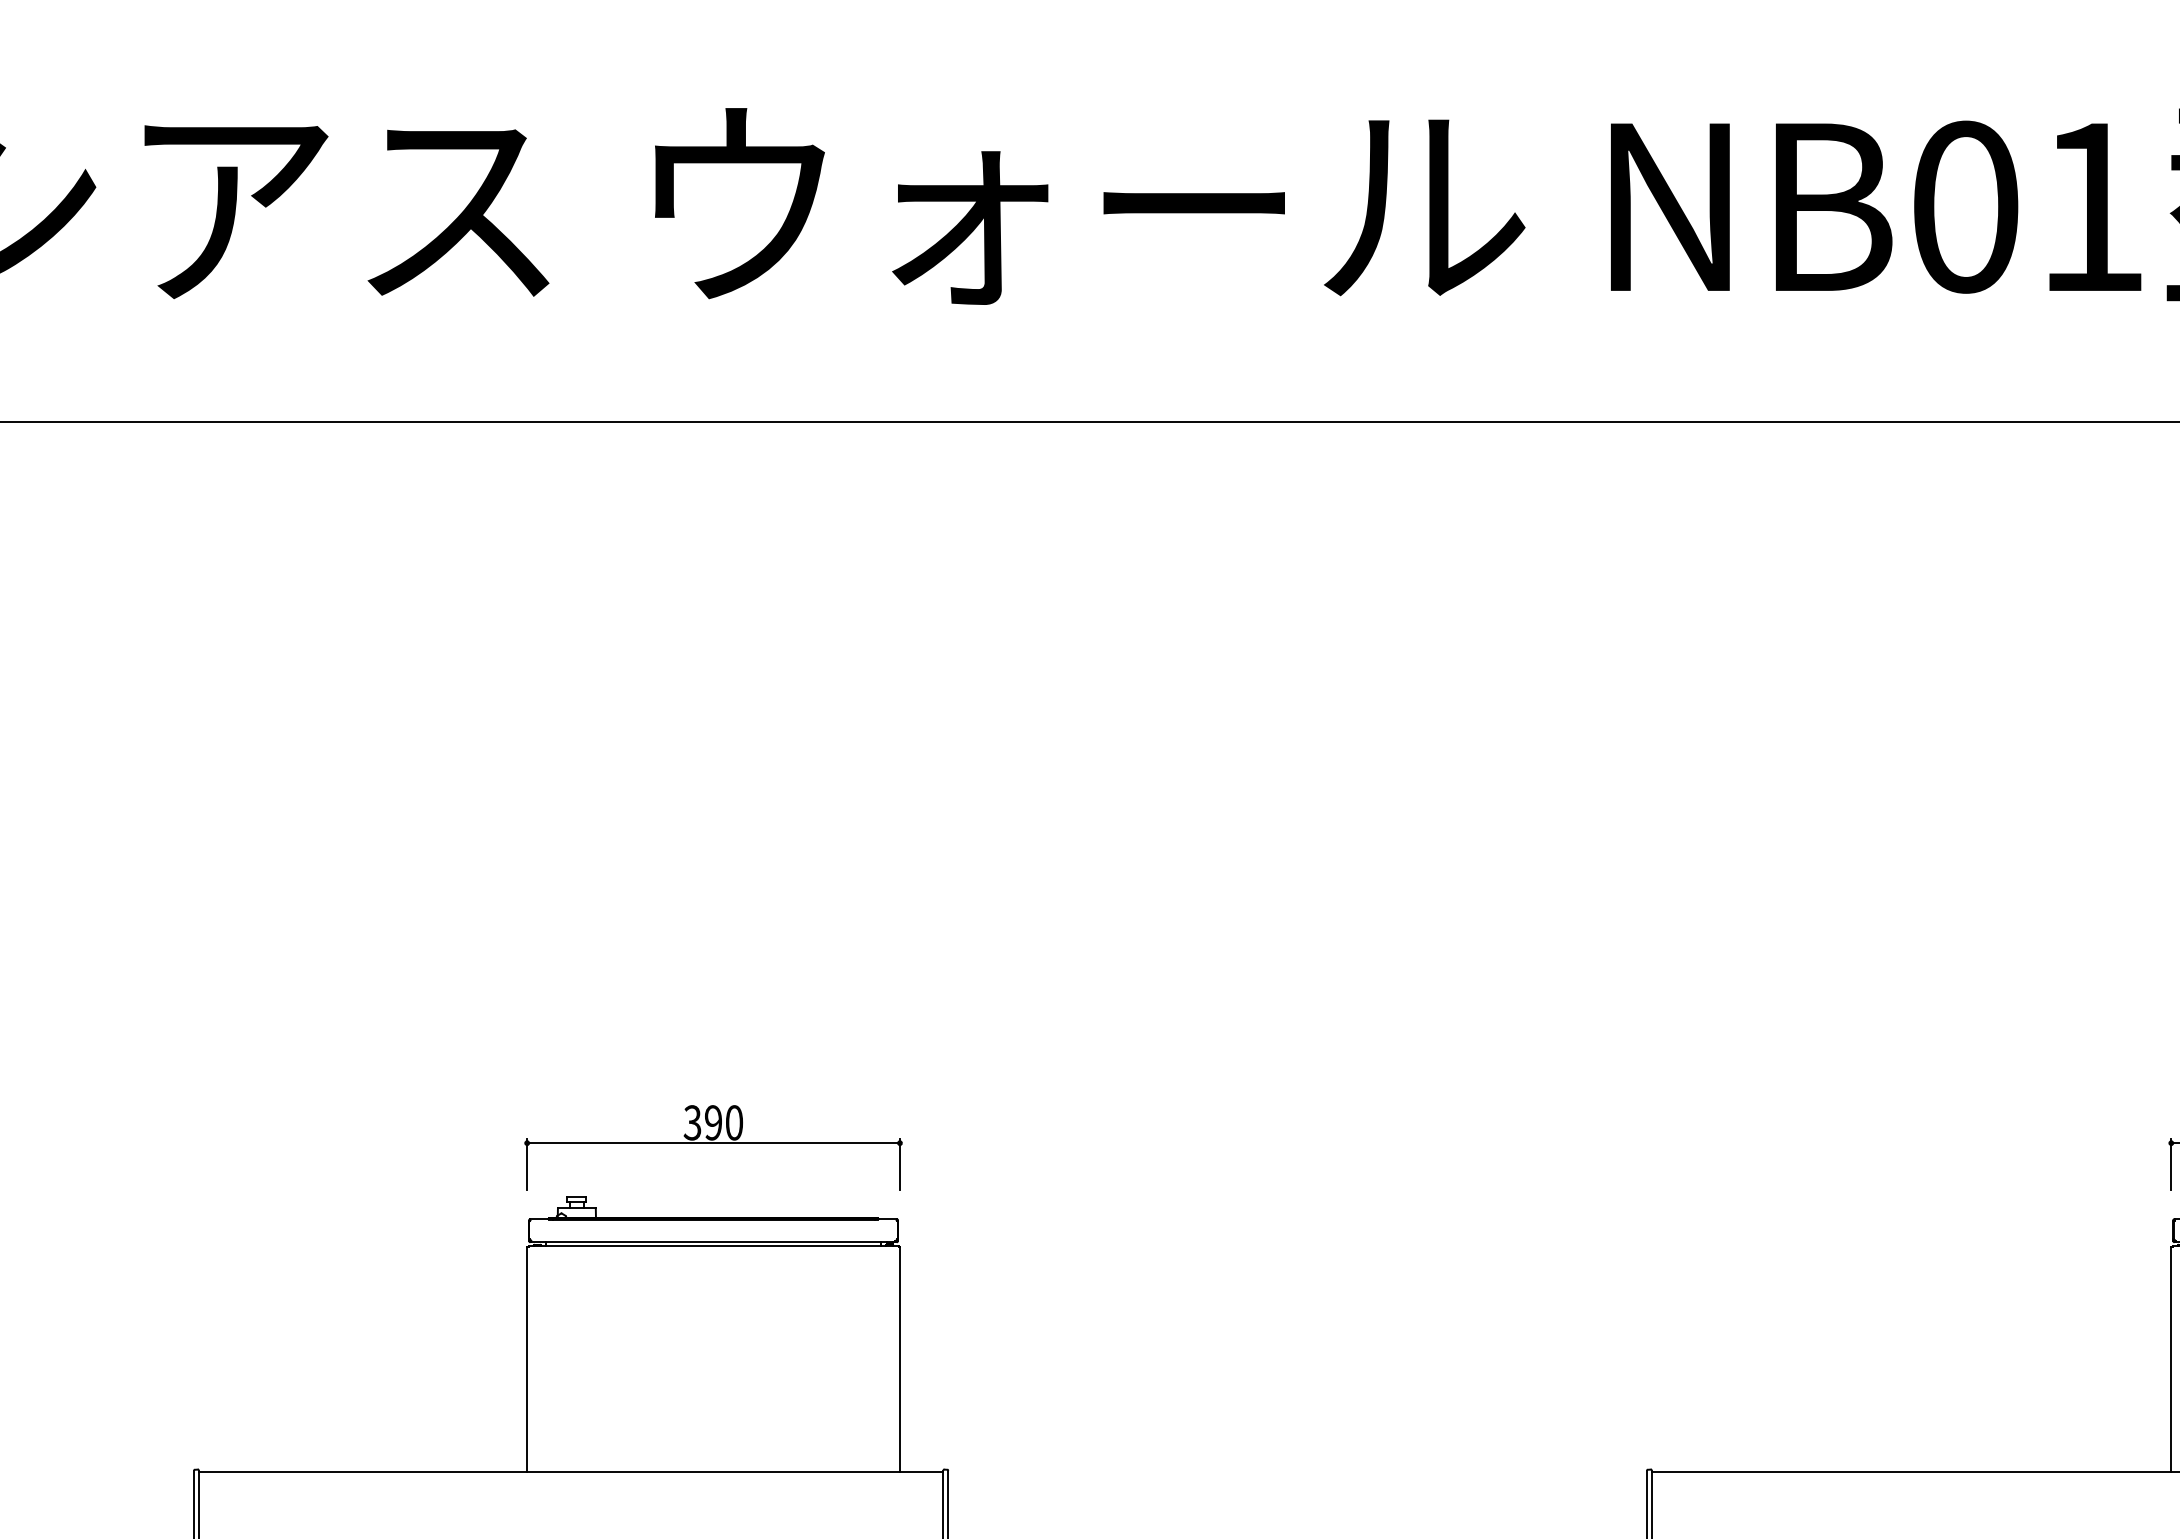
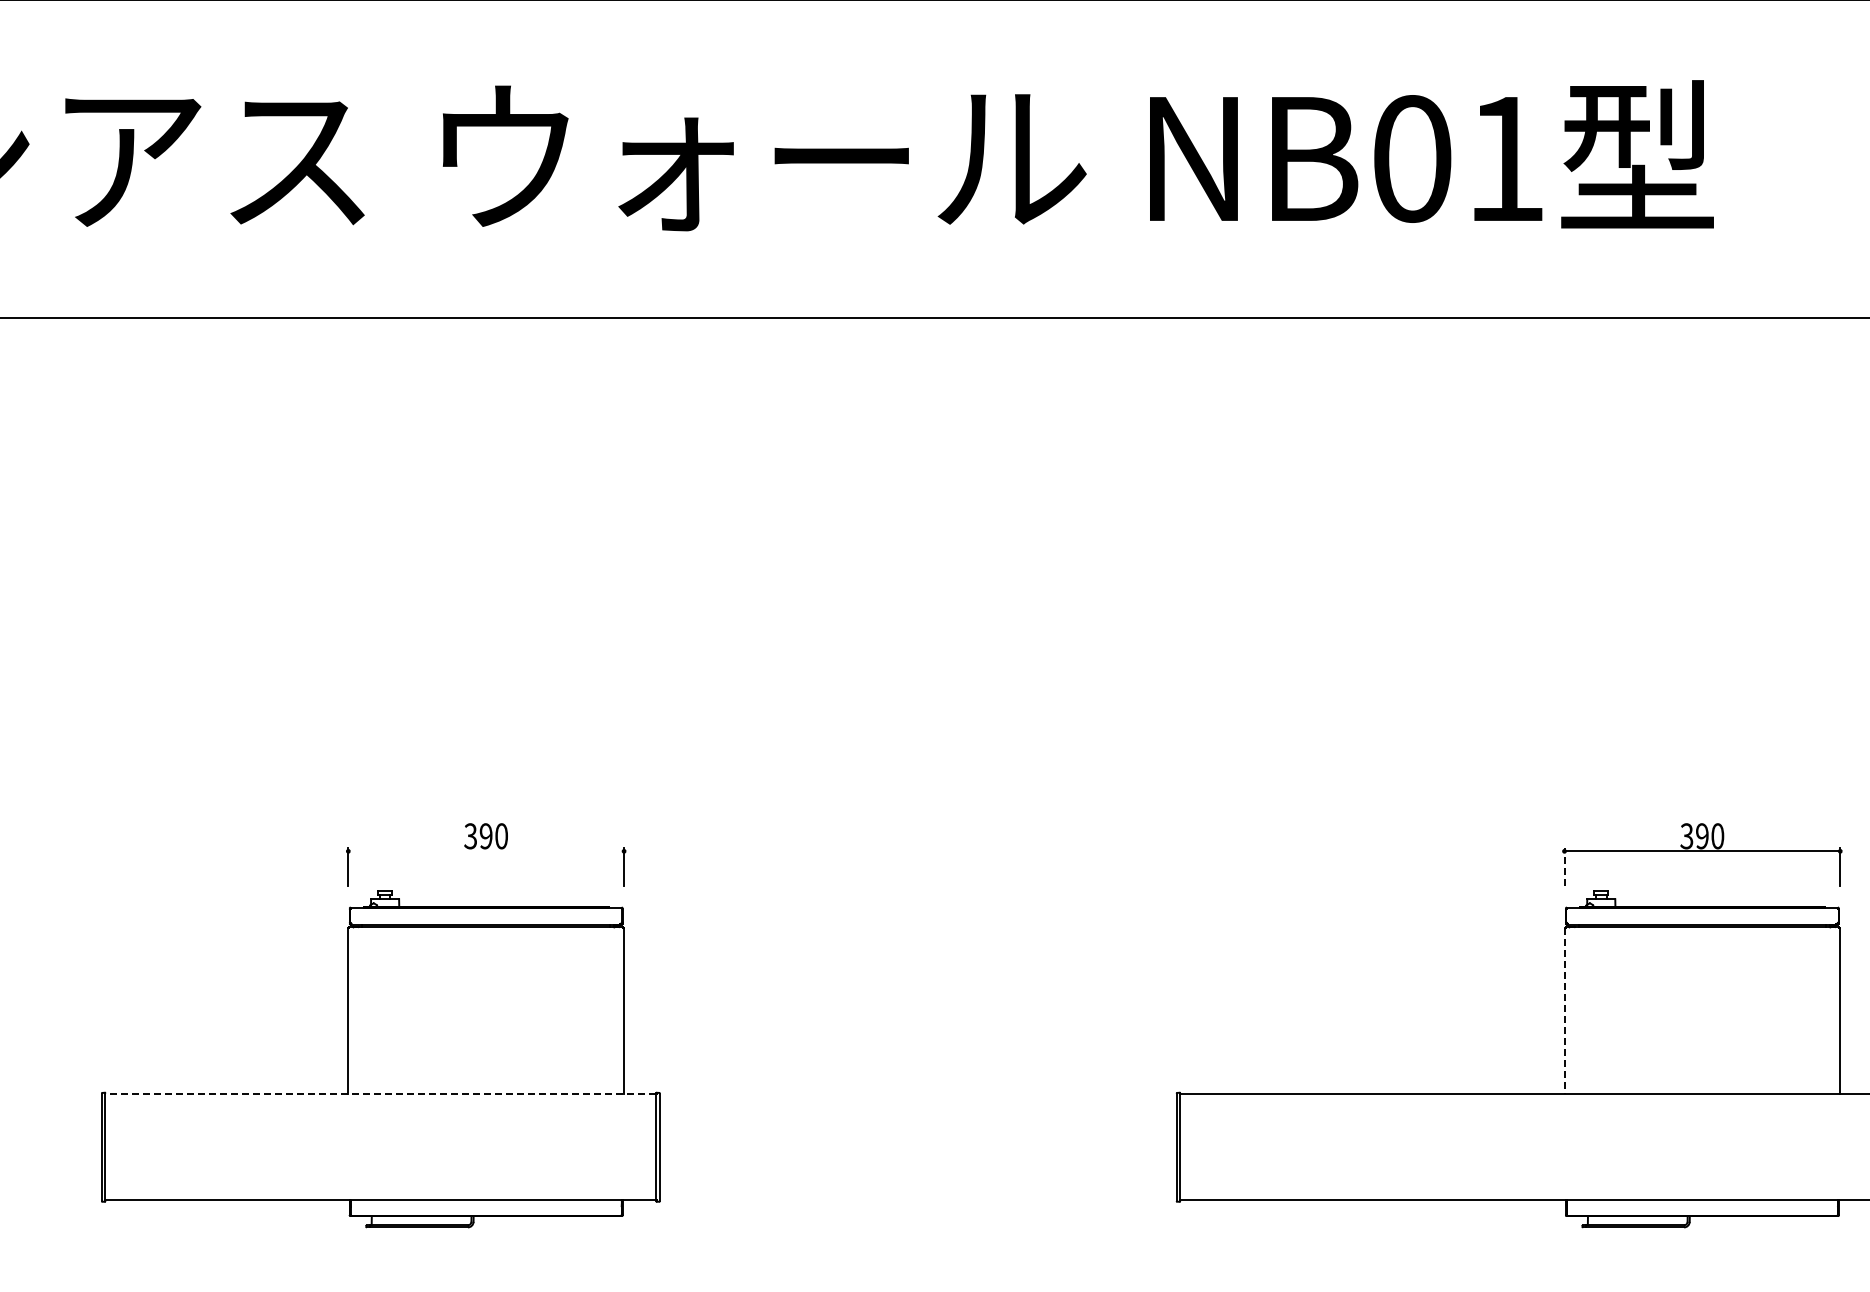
line: (713, 1143) -> (486, 851), removed
line: (2171, 1165) -> (1564, 867), solid -> dashed
line: (2171, 1359) -> (1564, 1011), solid -> dashed
line: (570, 1471) -> (380, 1094), solid -> dashed

